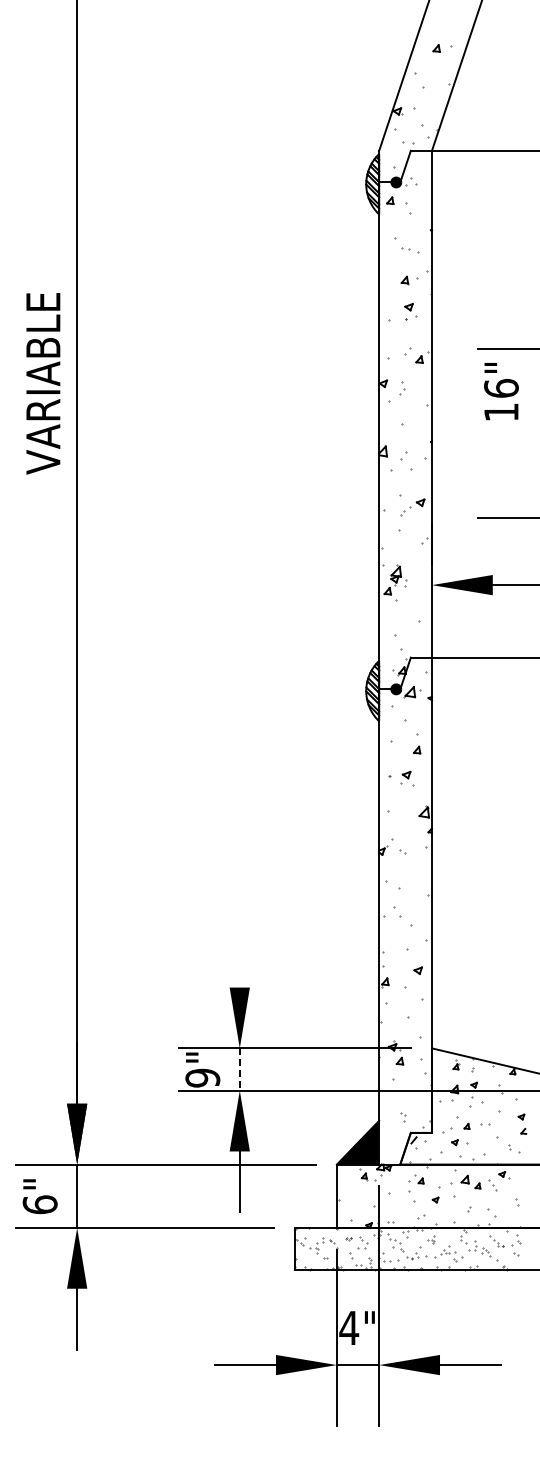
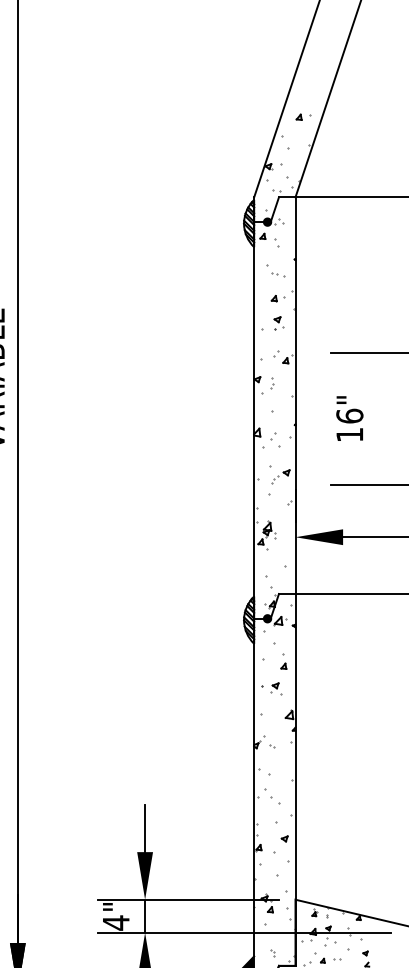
text: (501, 391) -> (349, 418), moved
line: (239, 956) -> (144, 827), added
line: (239, 1070) -> (144, 917), dashed -> solid
text: (202, 1078) -> (115, 923), 9" -> 4"

